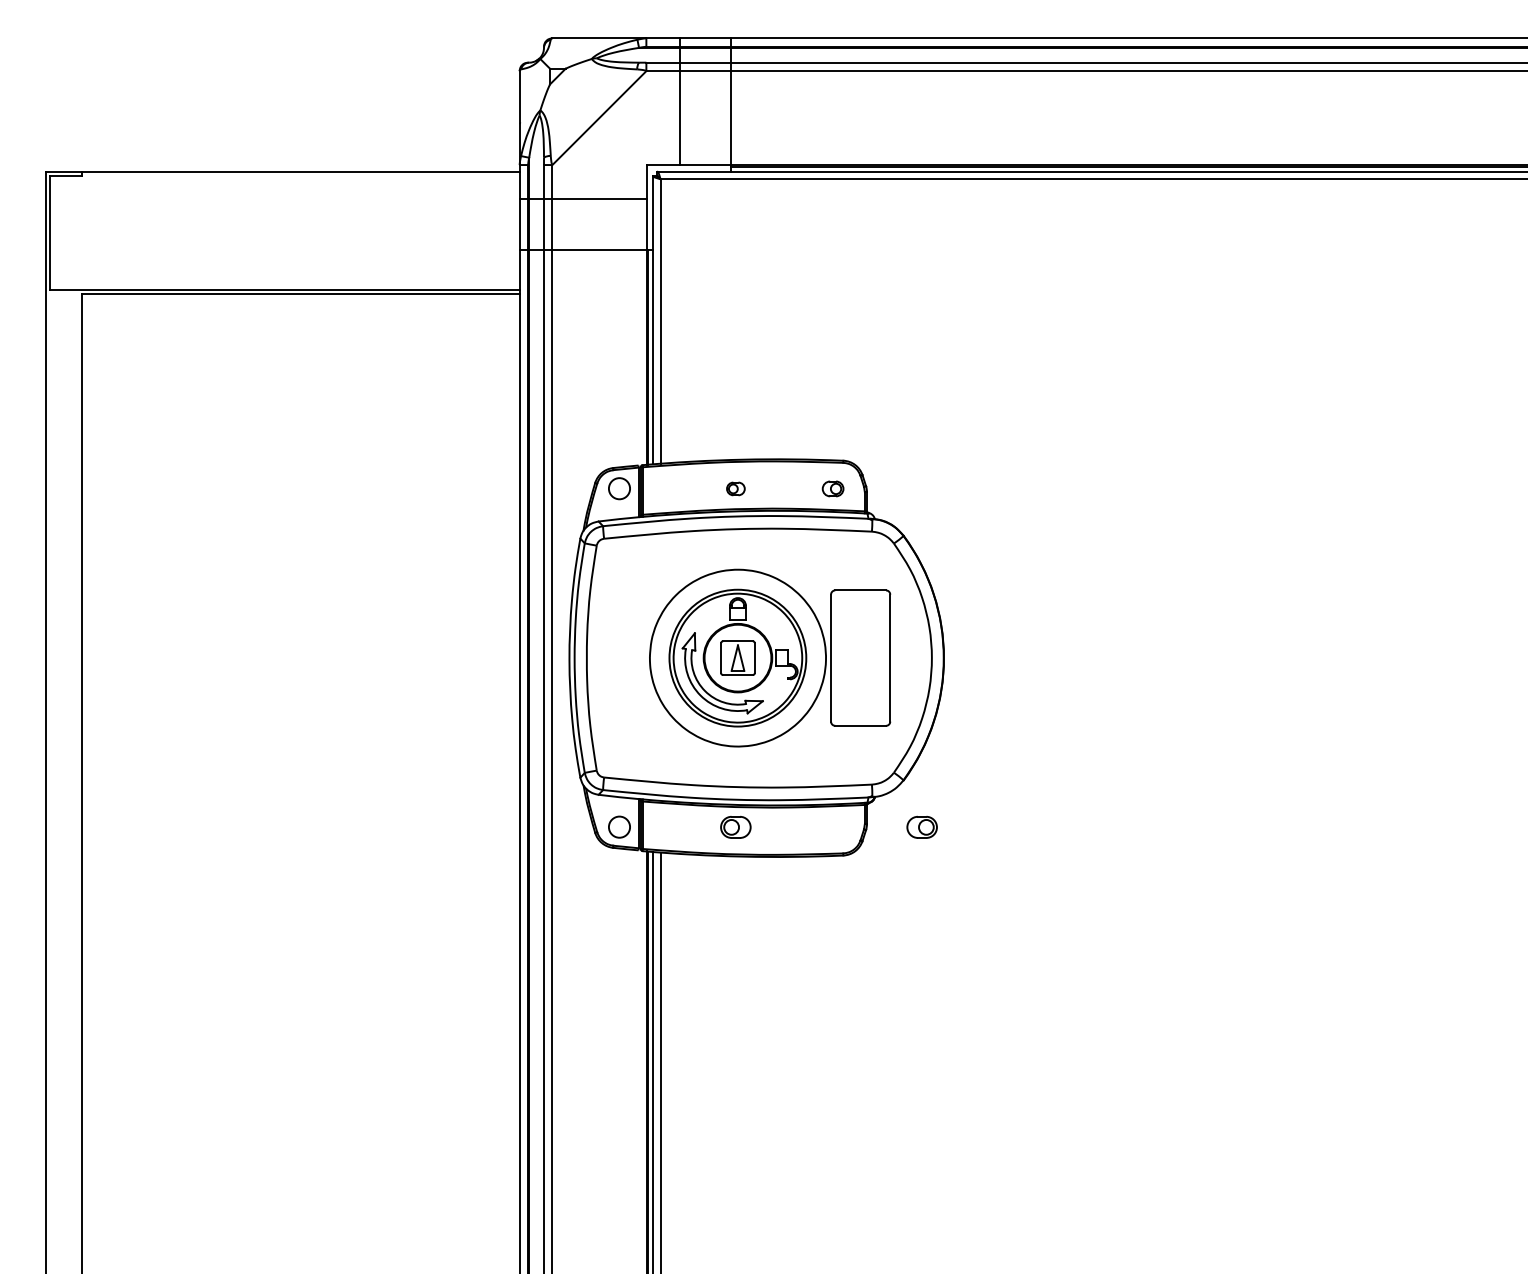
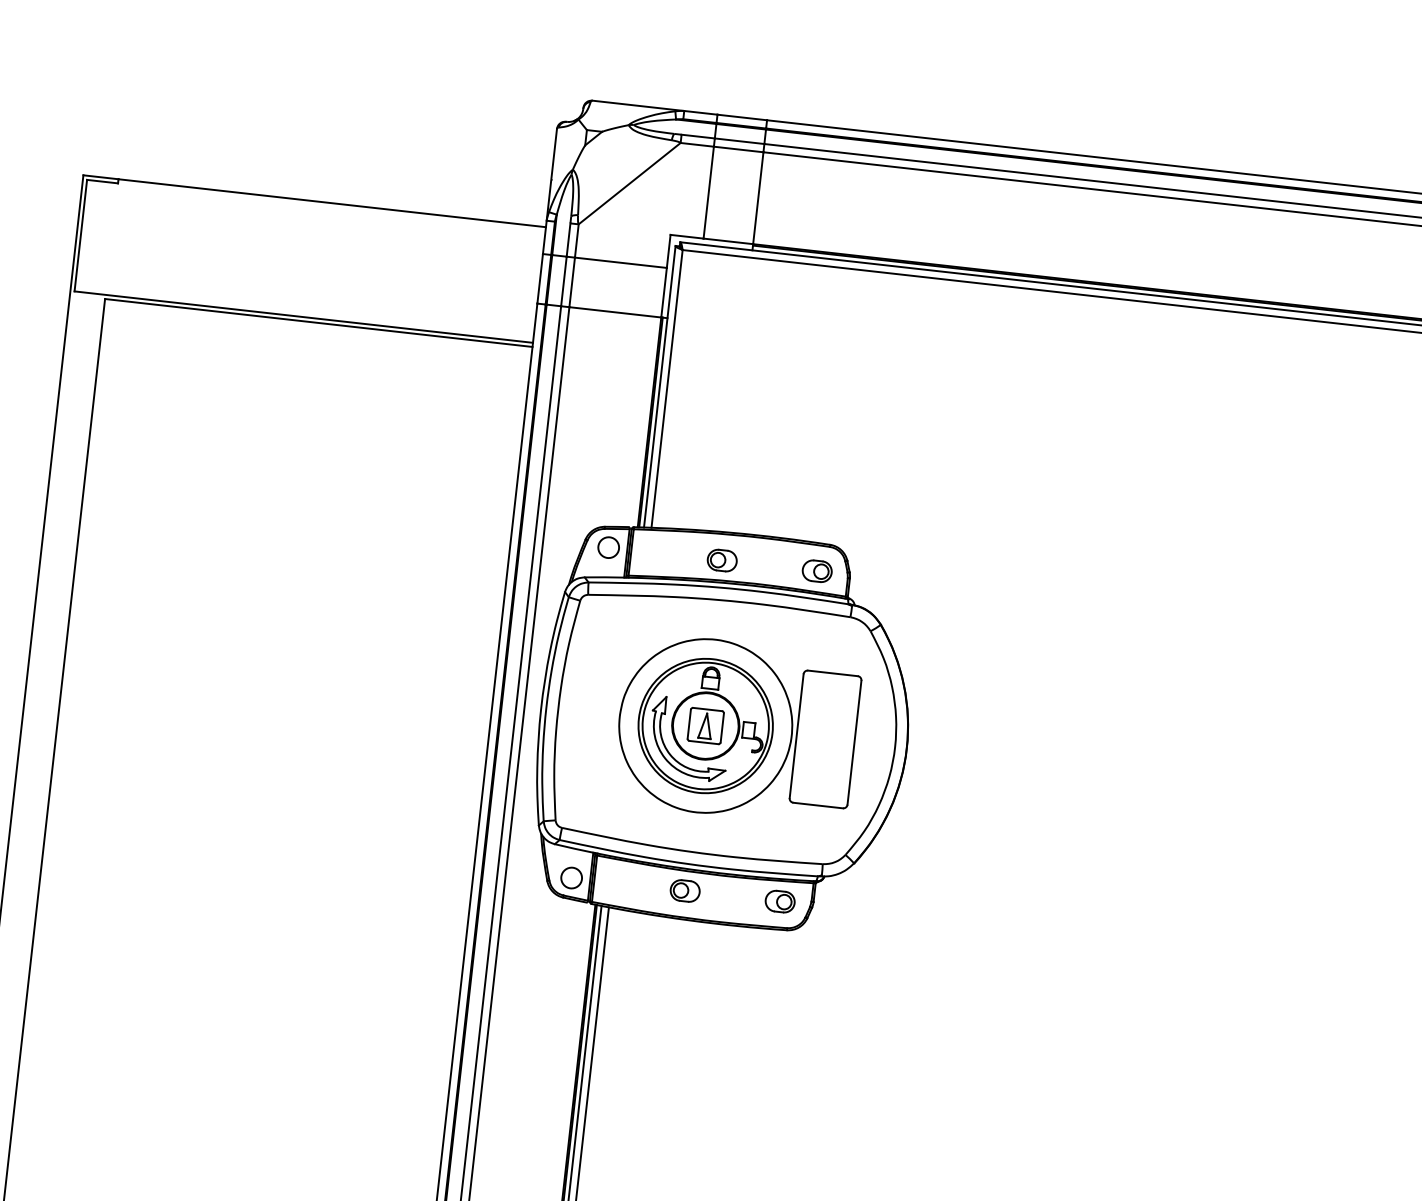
part: (735, 488) -> (721, 560), size x1.67
part: (832, 488) -> (816, 570), size x1.43
part: (921, 826) -> (779, 900), moved

